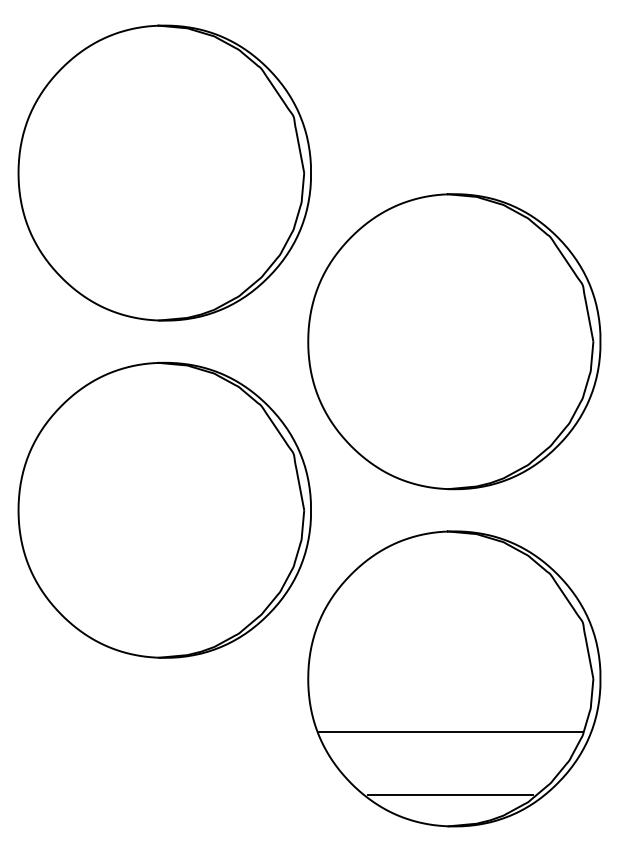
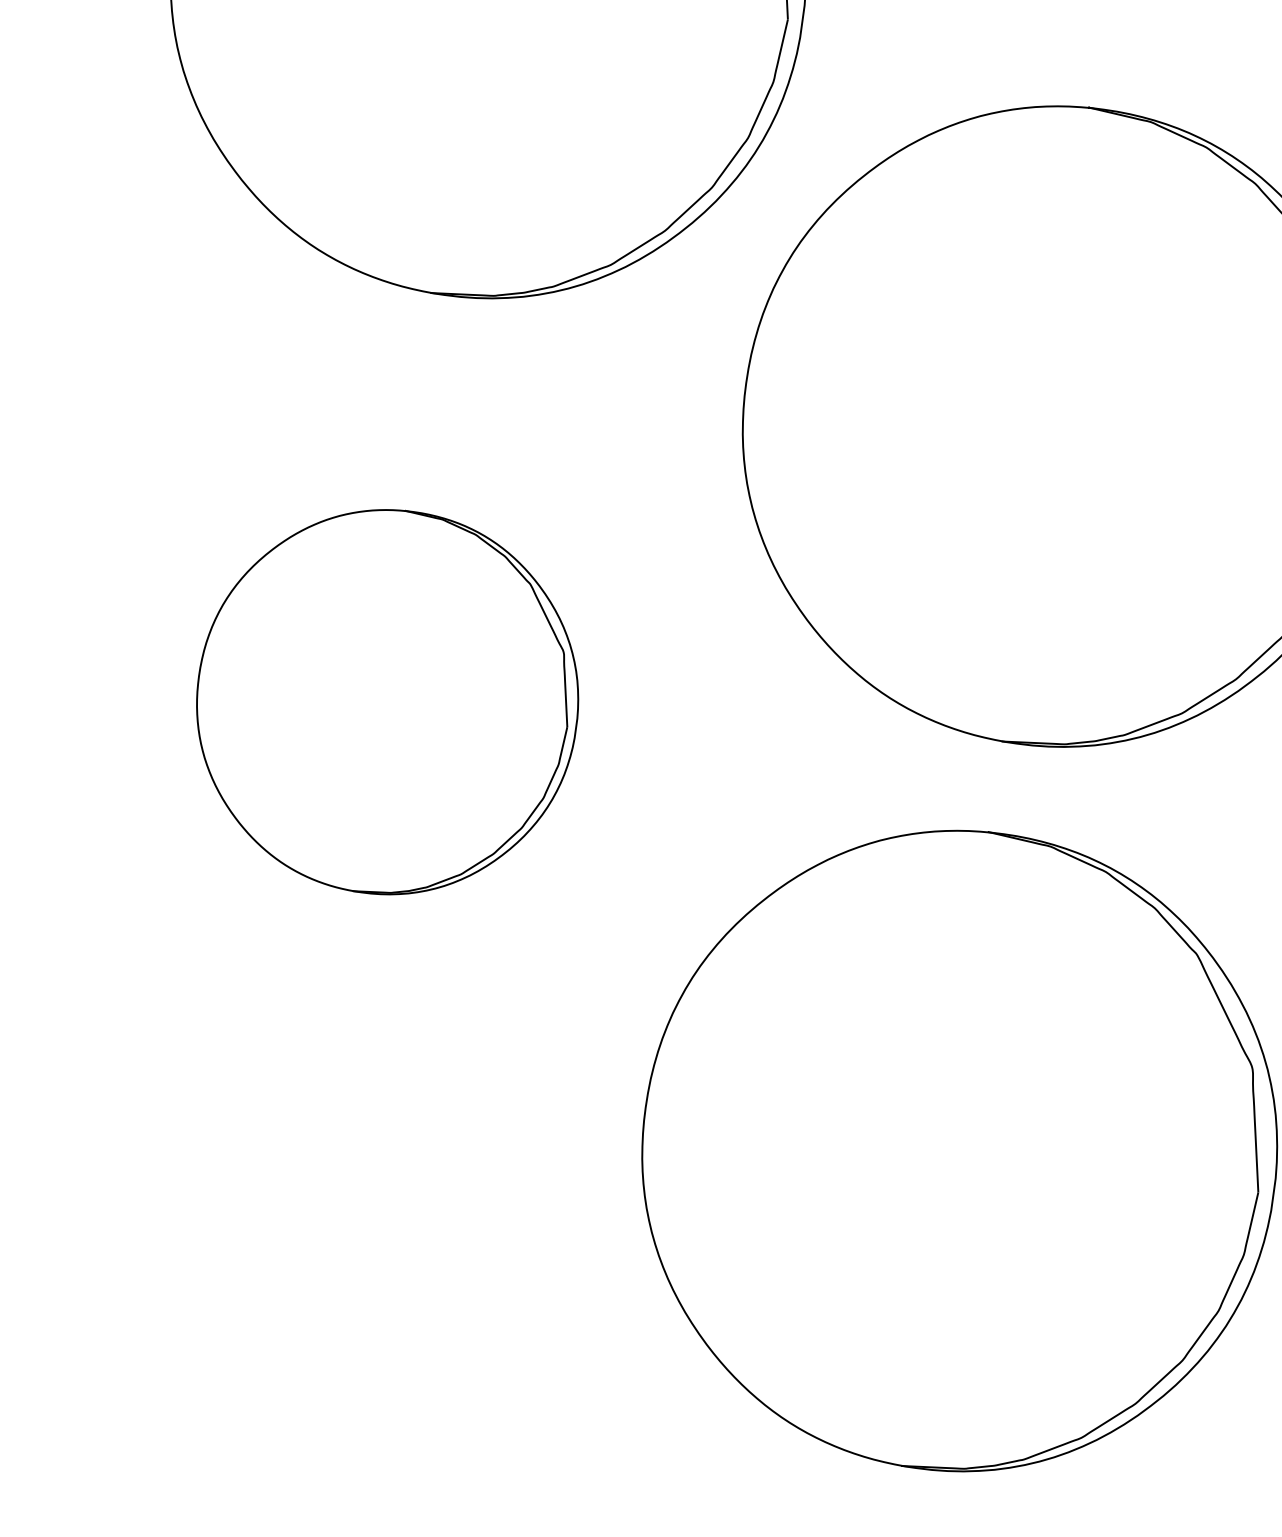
part: (164, 509) -> (387, 700), size x0.6
line: (450, 731) -> (935, 1262), removed
line: (450, 794) -> (916, 1398), removed

